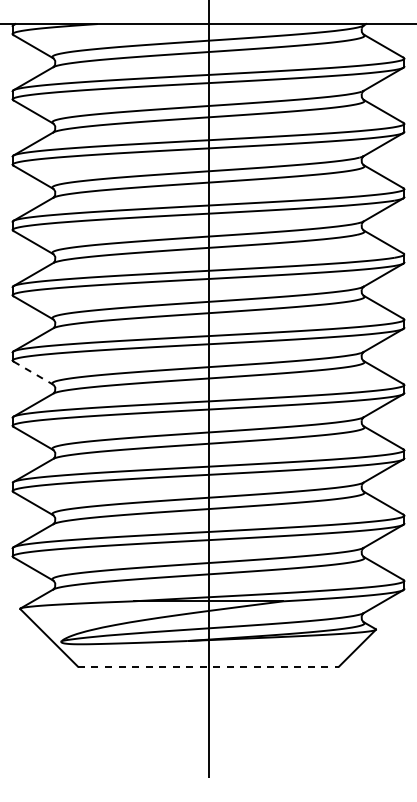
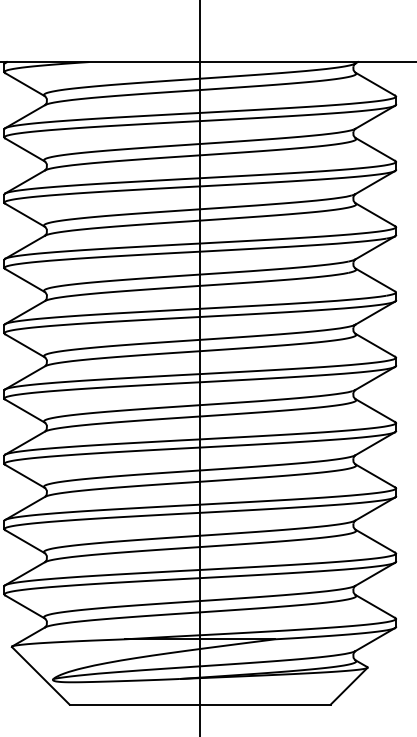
line: (33, 373) -> (25, 411), dashed -> solid
line: (208, 666) -> (200, 704), dashed -> solid

